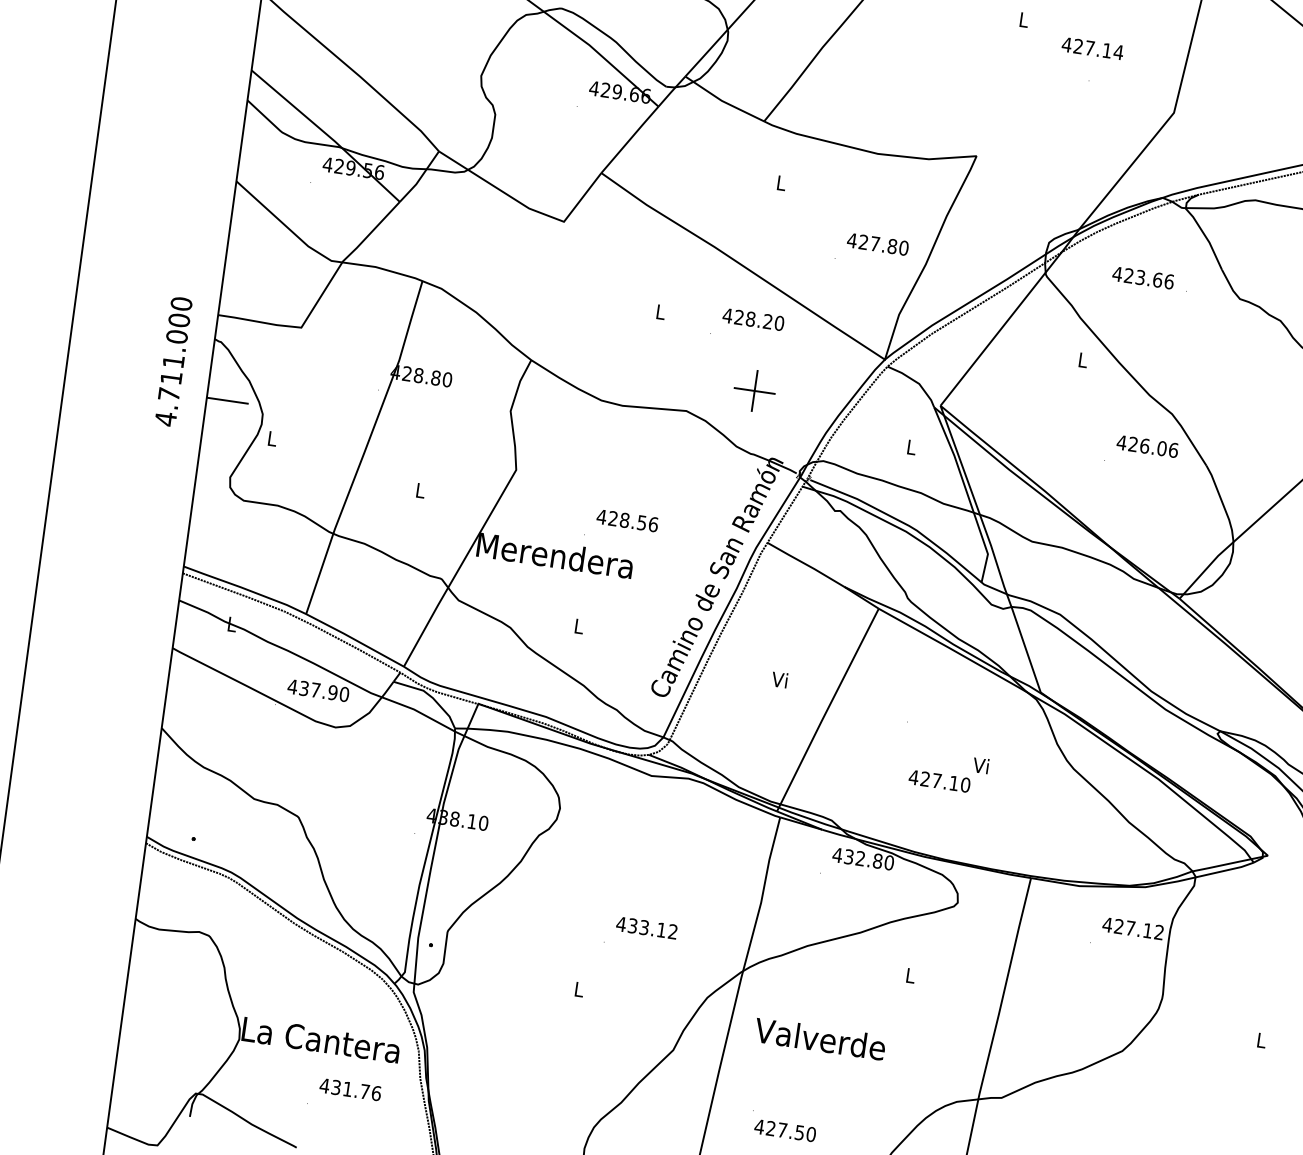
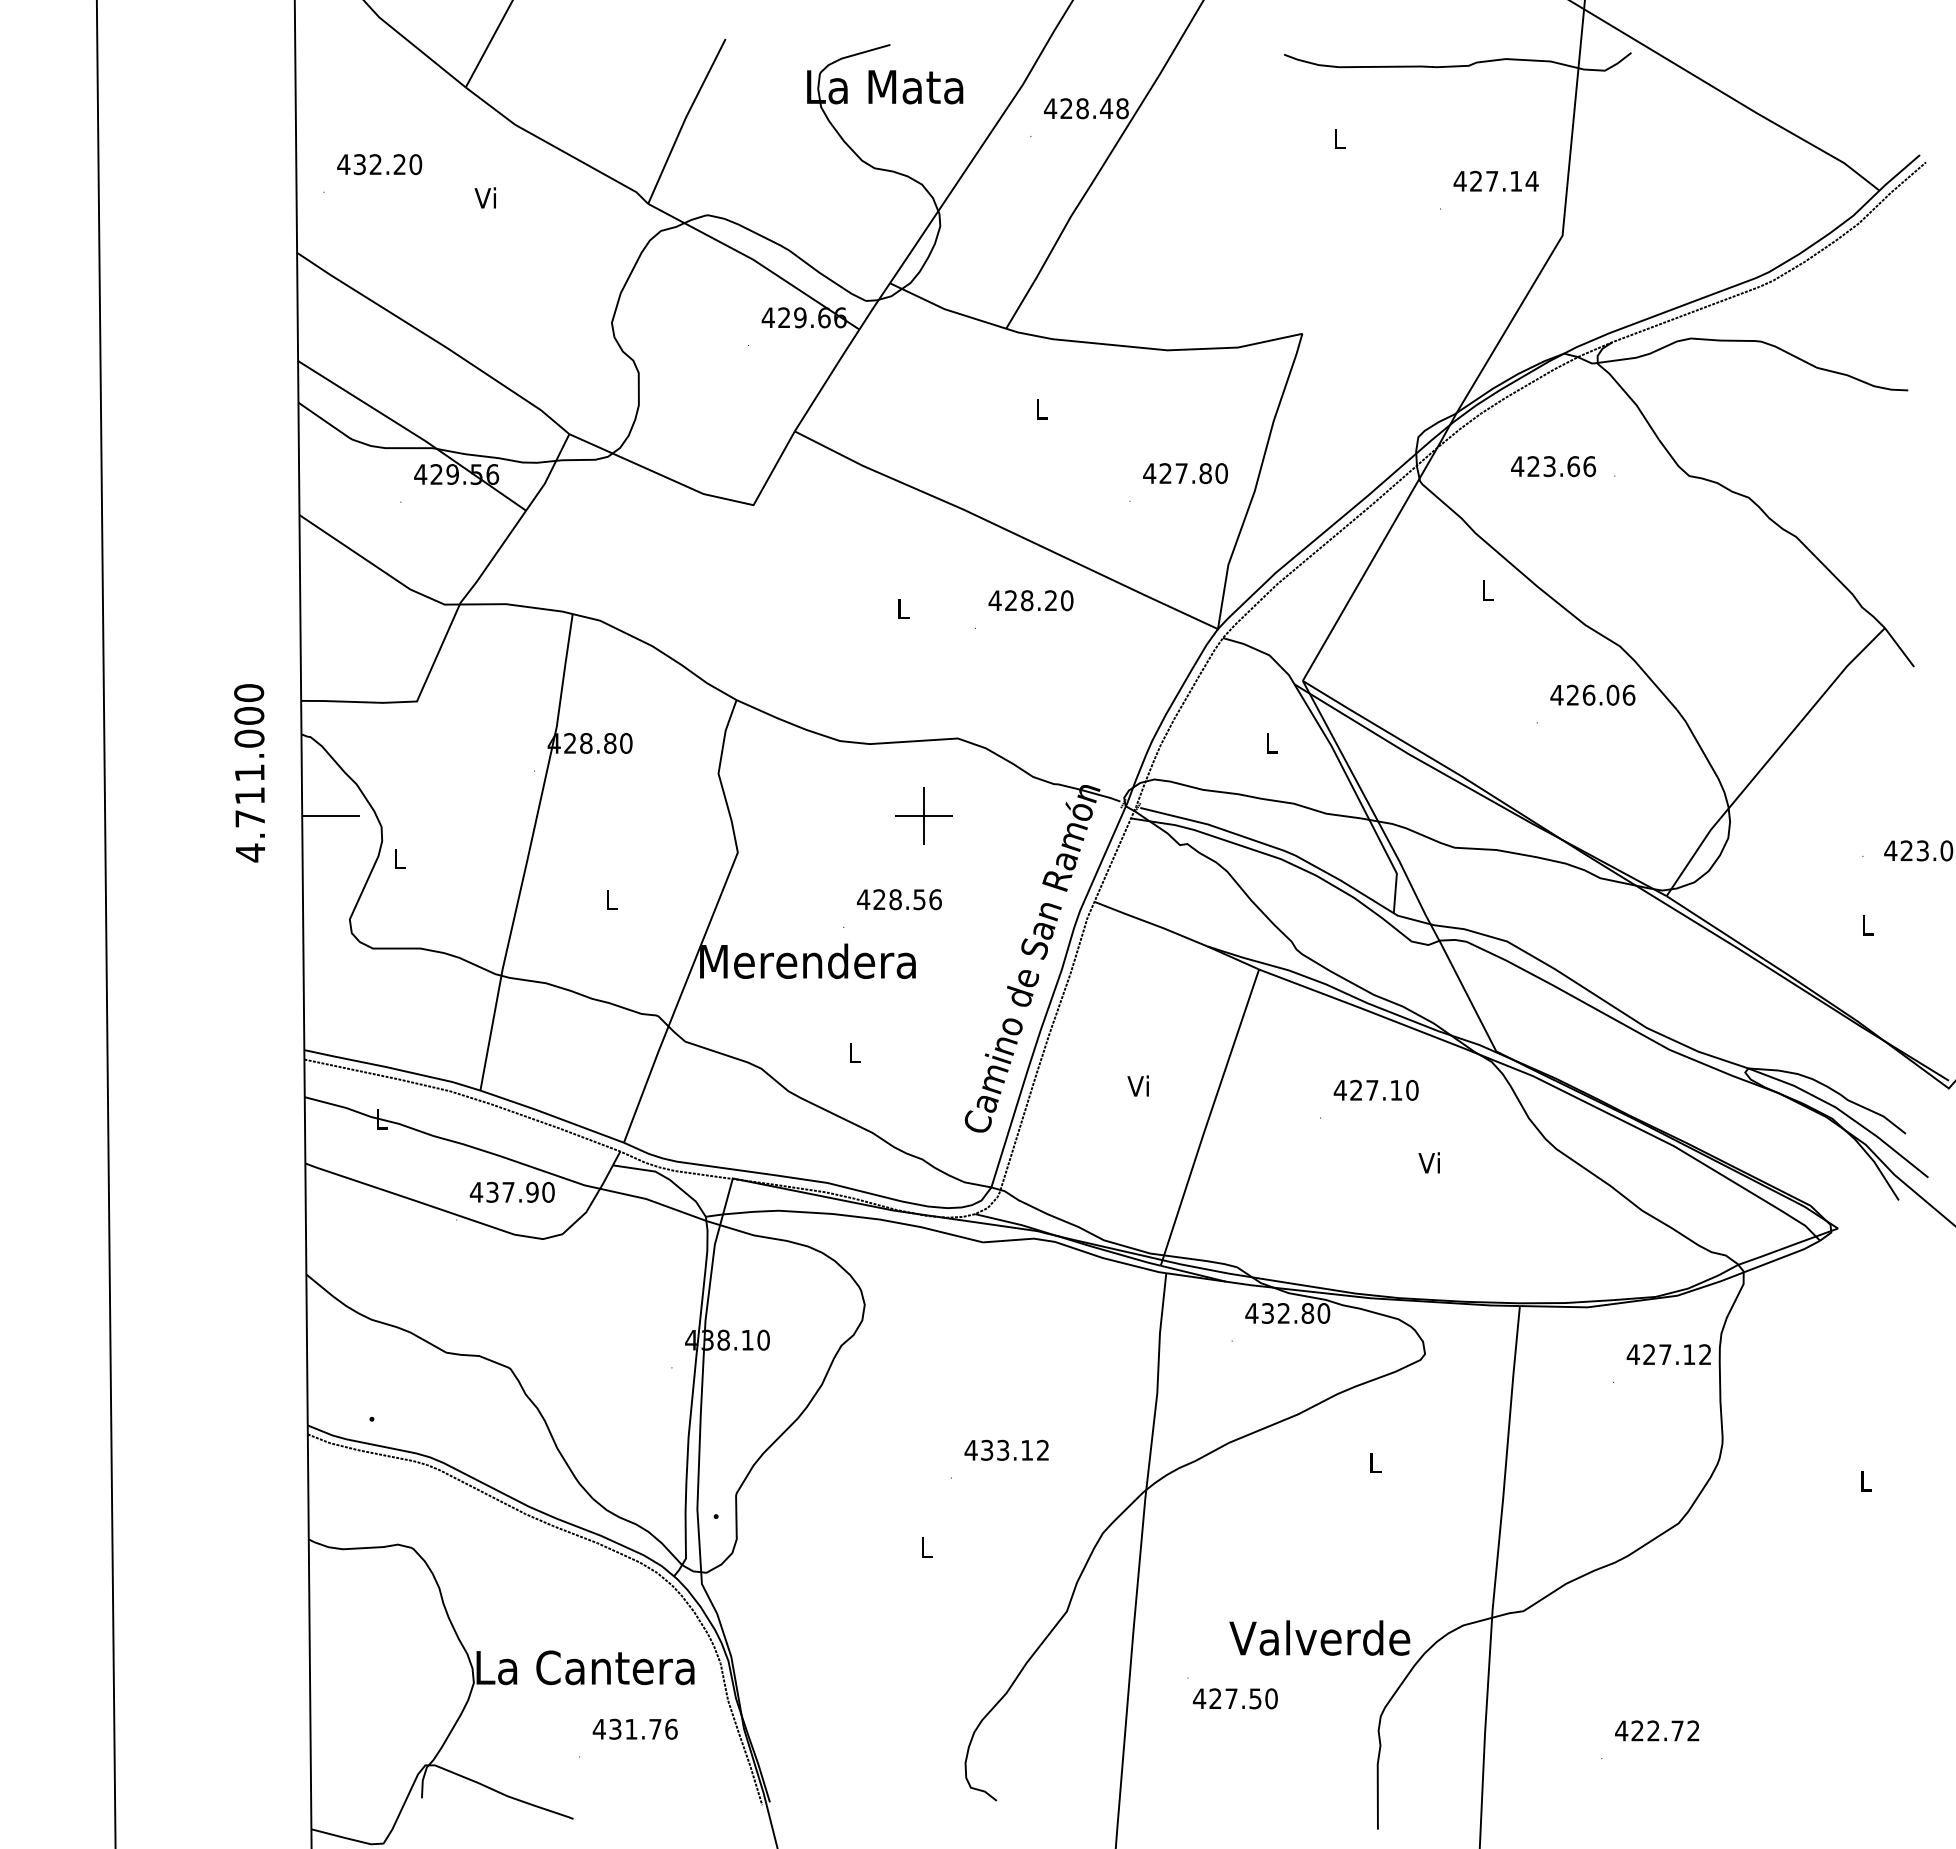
text: (1092, 47) -> (1495, 180), moved
part: (754, 390) -> (923, 815), moved
text: (939, 780) -> (1375, 1089), moved
text: (820, 1038) -> (1319, 1637), moved

